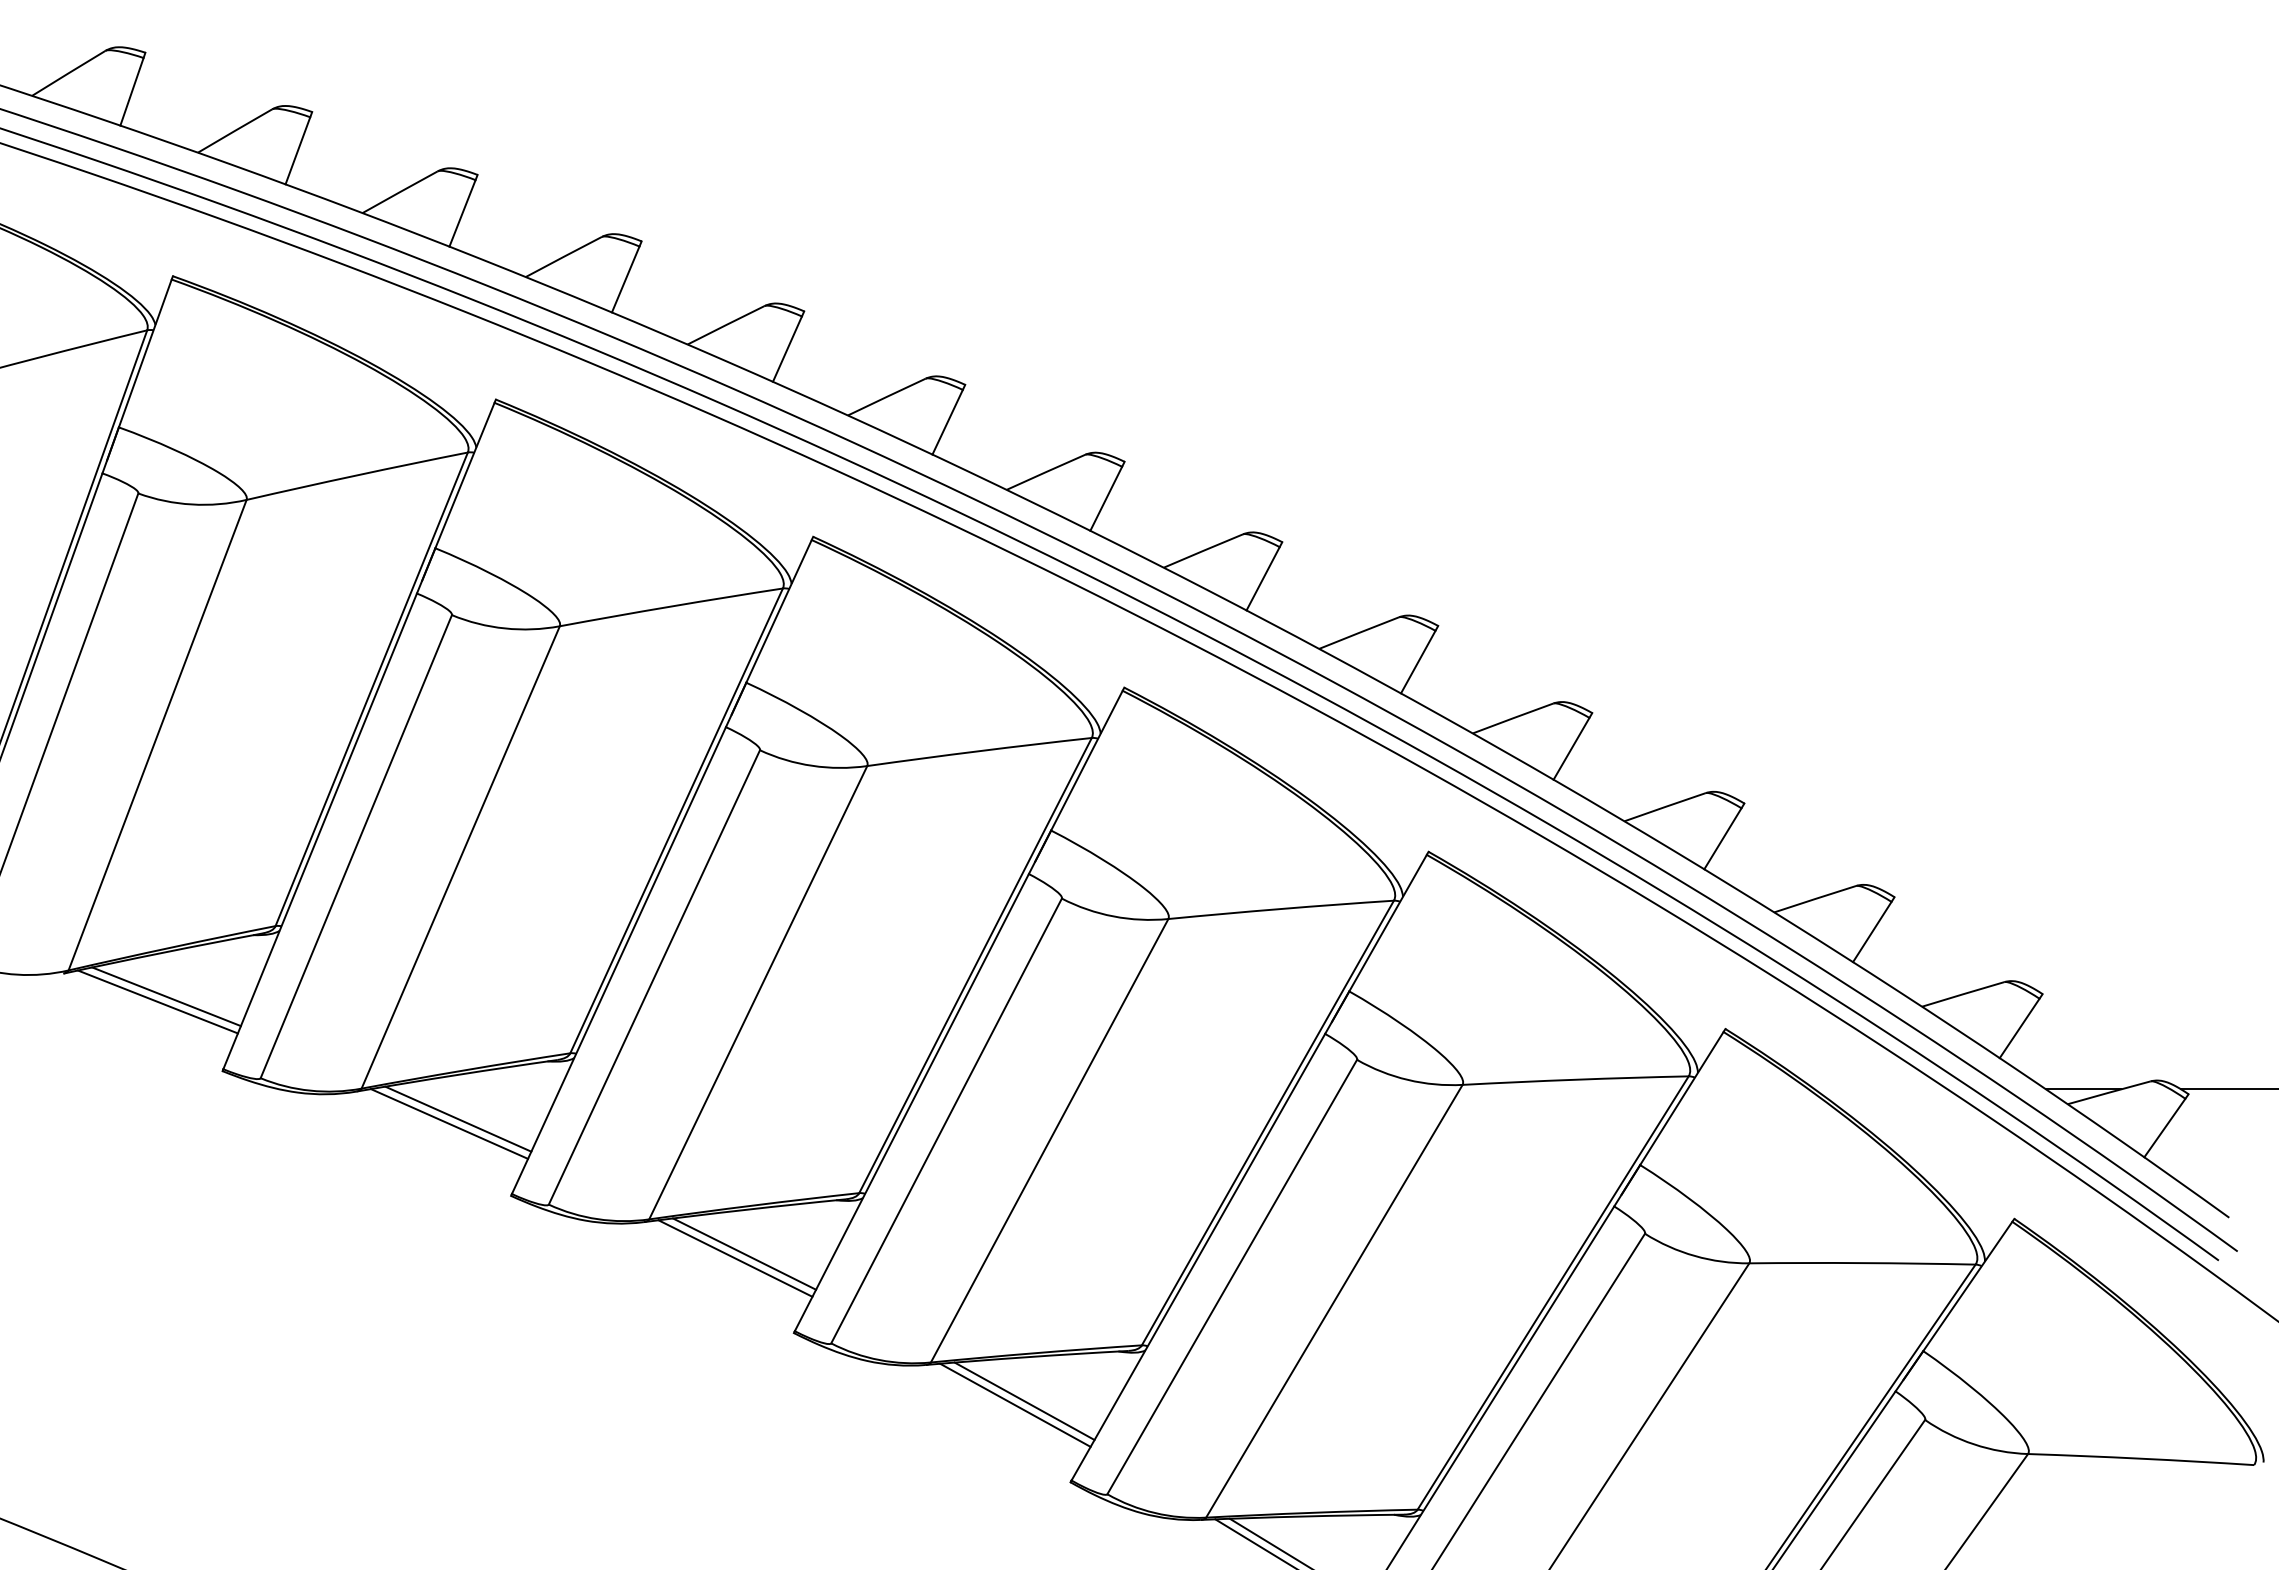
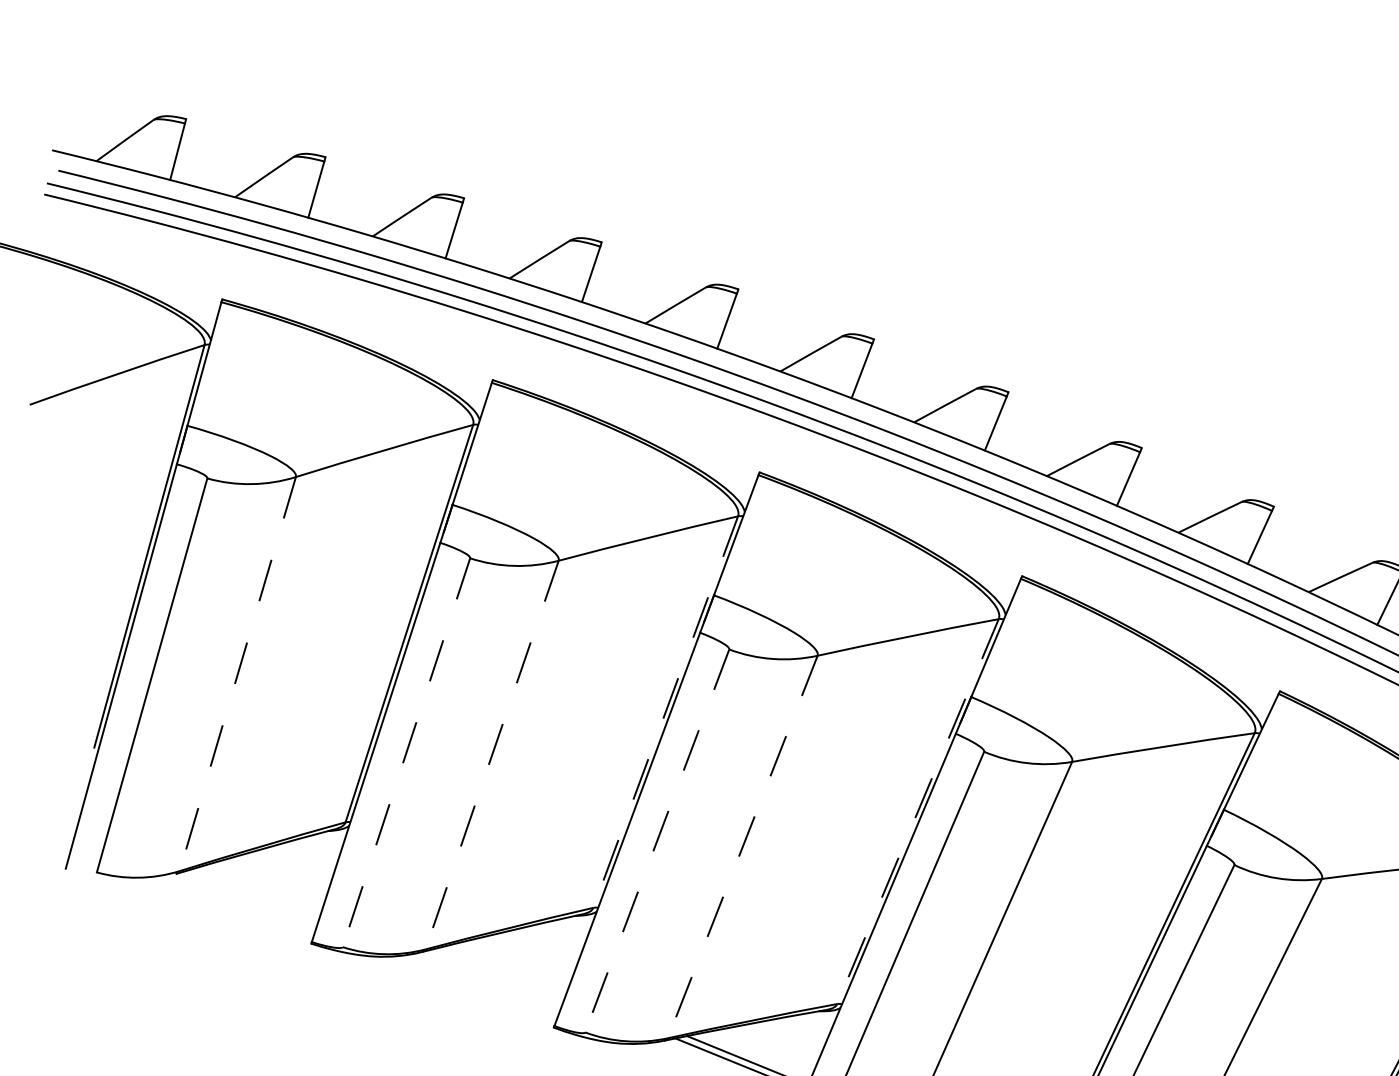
line: (157, 735) -> (237, 674), solid -> dashed
line: (676, 820) -> (665, 711), solid -> dashed
line: (356, 846) -> (406, 752), solid -> dashed
line: (460, 857) -> (491, 755), solid -> dashed
line: (975, 965) -> (917, 811), solid -> dashed
line: (654, 977) -> (657, 840), solid -> dashed
line: (758, 992) -> (742, 846), solid -> dashed
line: (166, 996) -> (261, 886), removed
line: (157, 1001) -> (254, 890), removed
line: (458, 1118) -> (506, 967), removed
line: (449, 1123) -> (499, 972), removed

